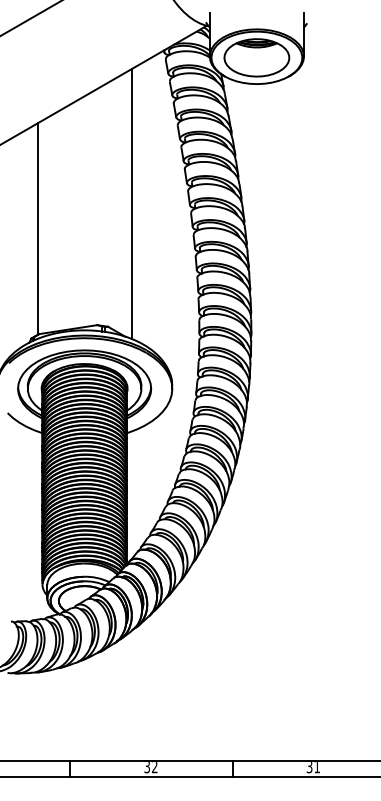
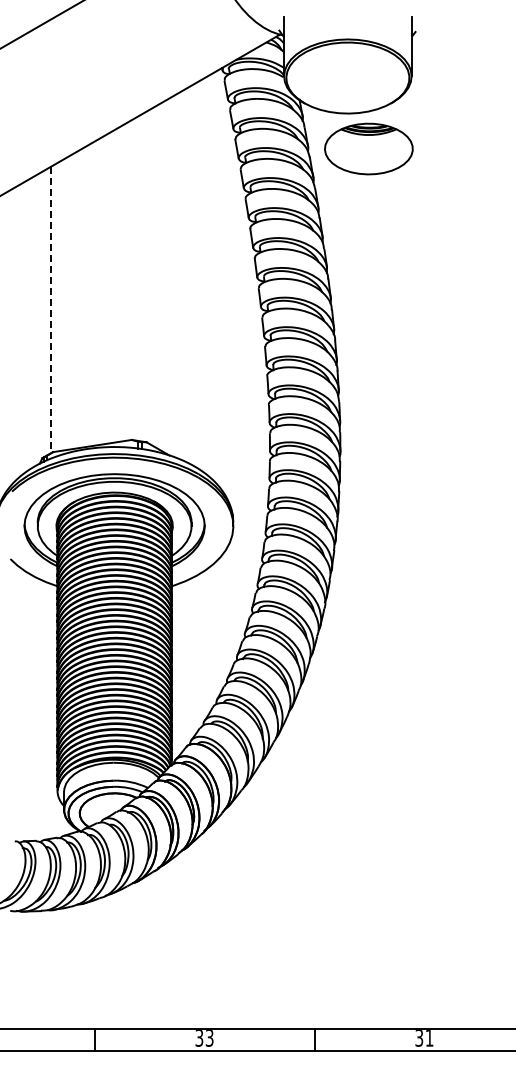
part: (256, 57) -> (368, 148), moved
line: (131, 203) -> (178, 275), removed
line: (37, 229) -> (50, 310), solid -> dashed
text: (154, 767) -> (209, 1038), 32 -> 33

